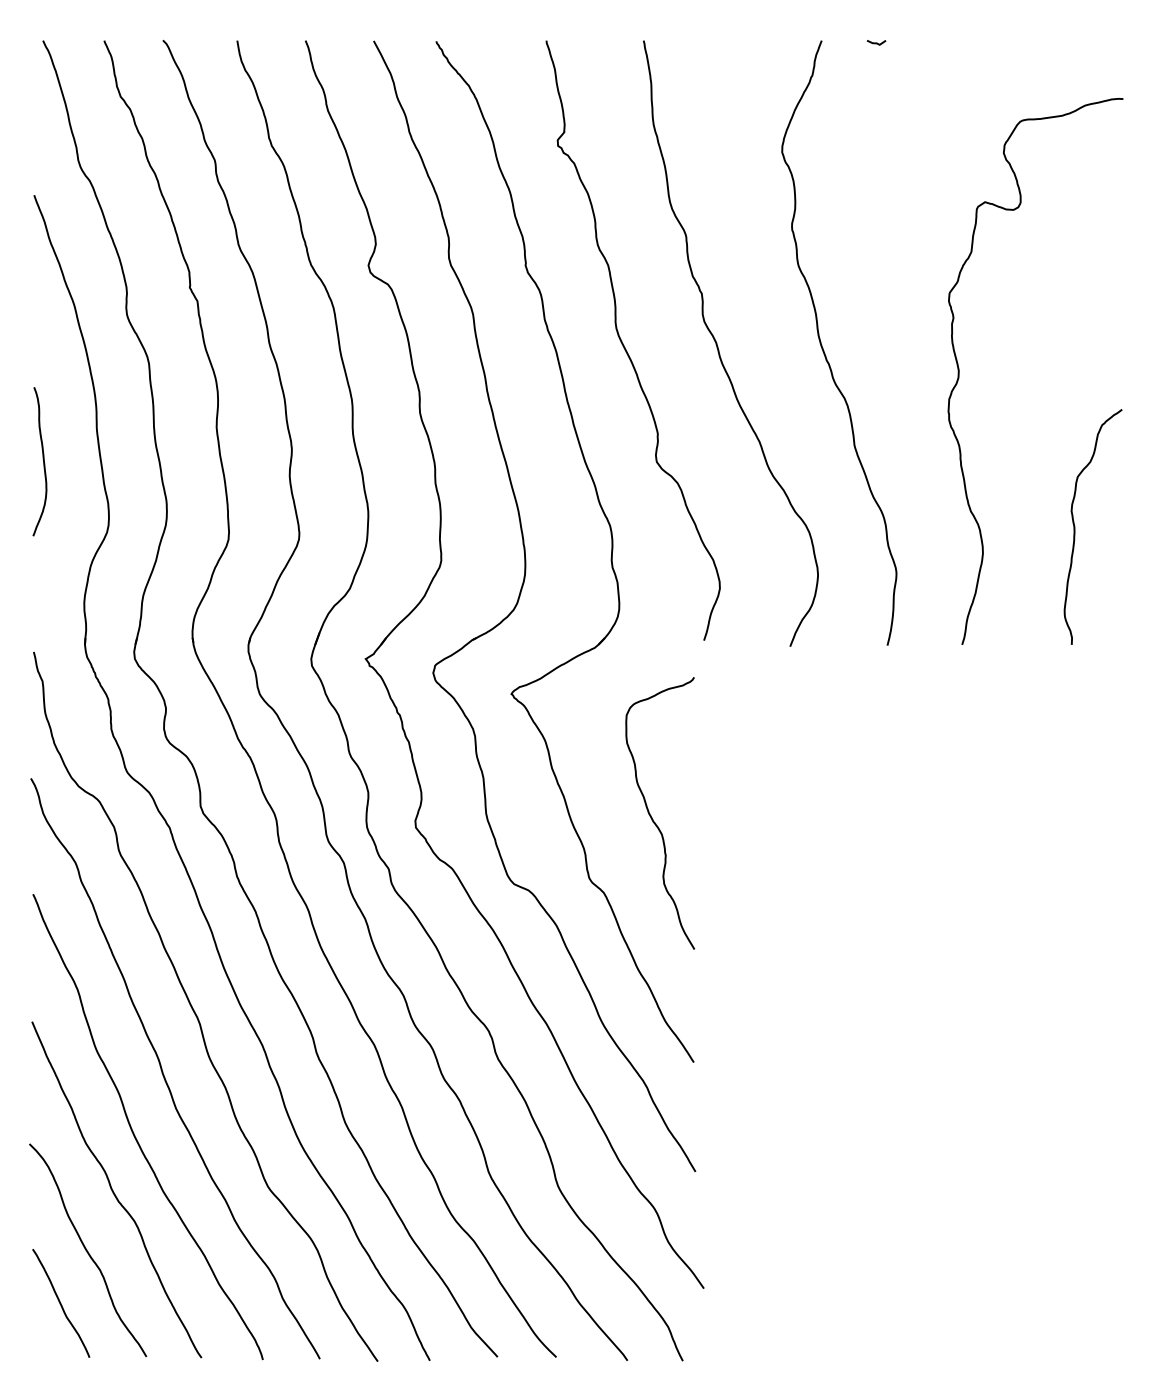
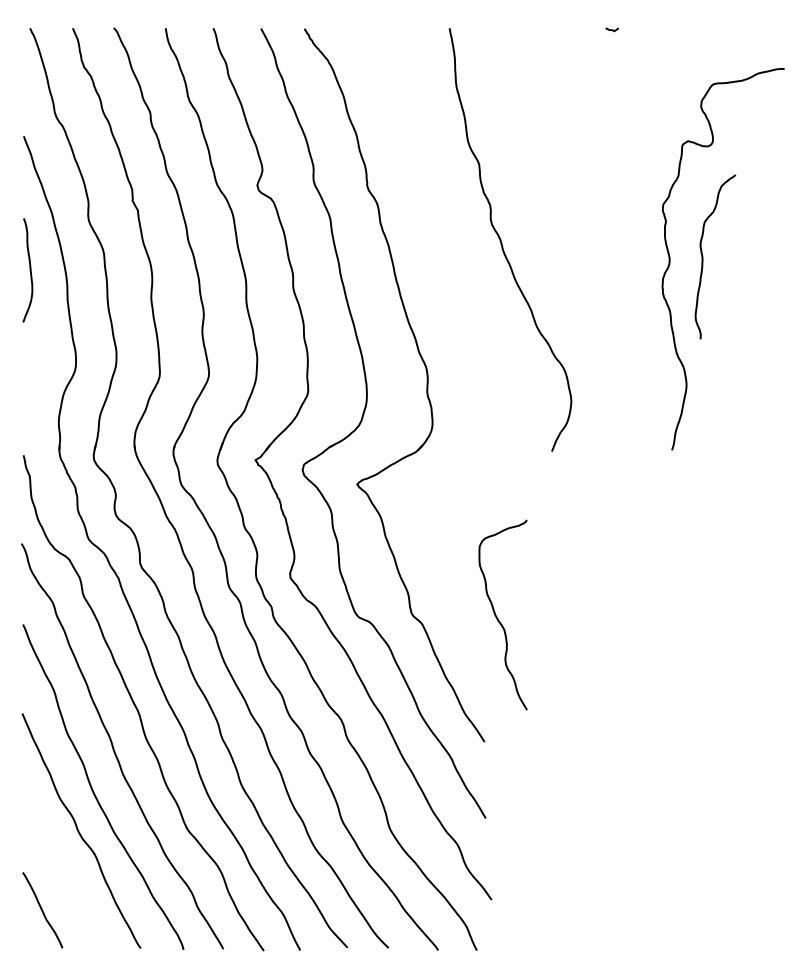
curve: (623, 343) -> (435, 239), removed
curve: (823, 347) -> (575, 242), removed
curve: (42, 461) -> (29, 270), moved
curve: (1075, 526) -> (703, 256), moved
curve: (652, 815) -> (497, 616), moved
curve: (86, 1249) -> (60, 872), removed

